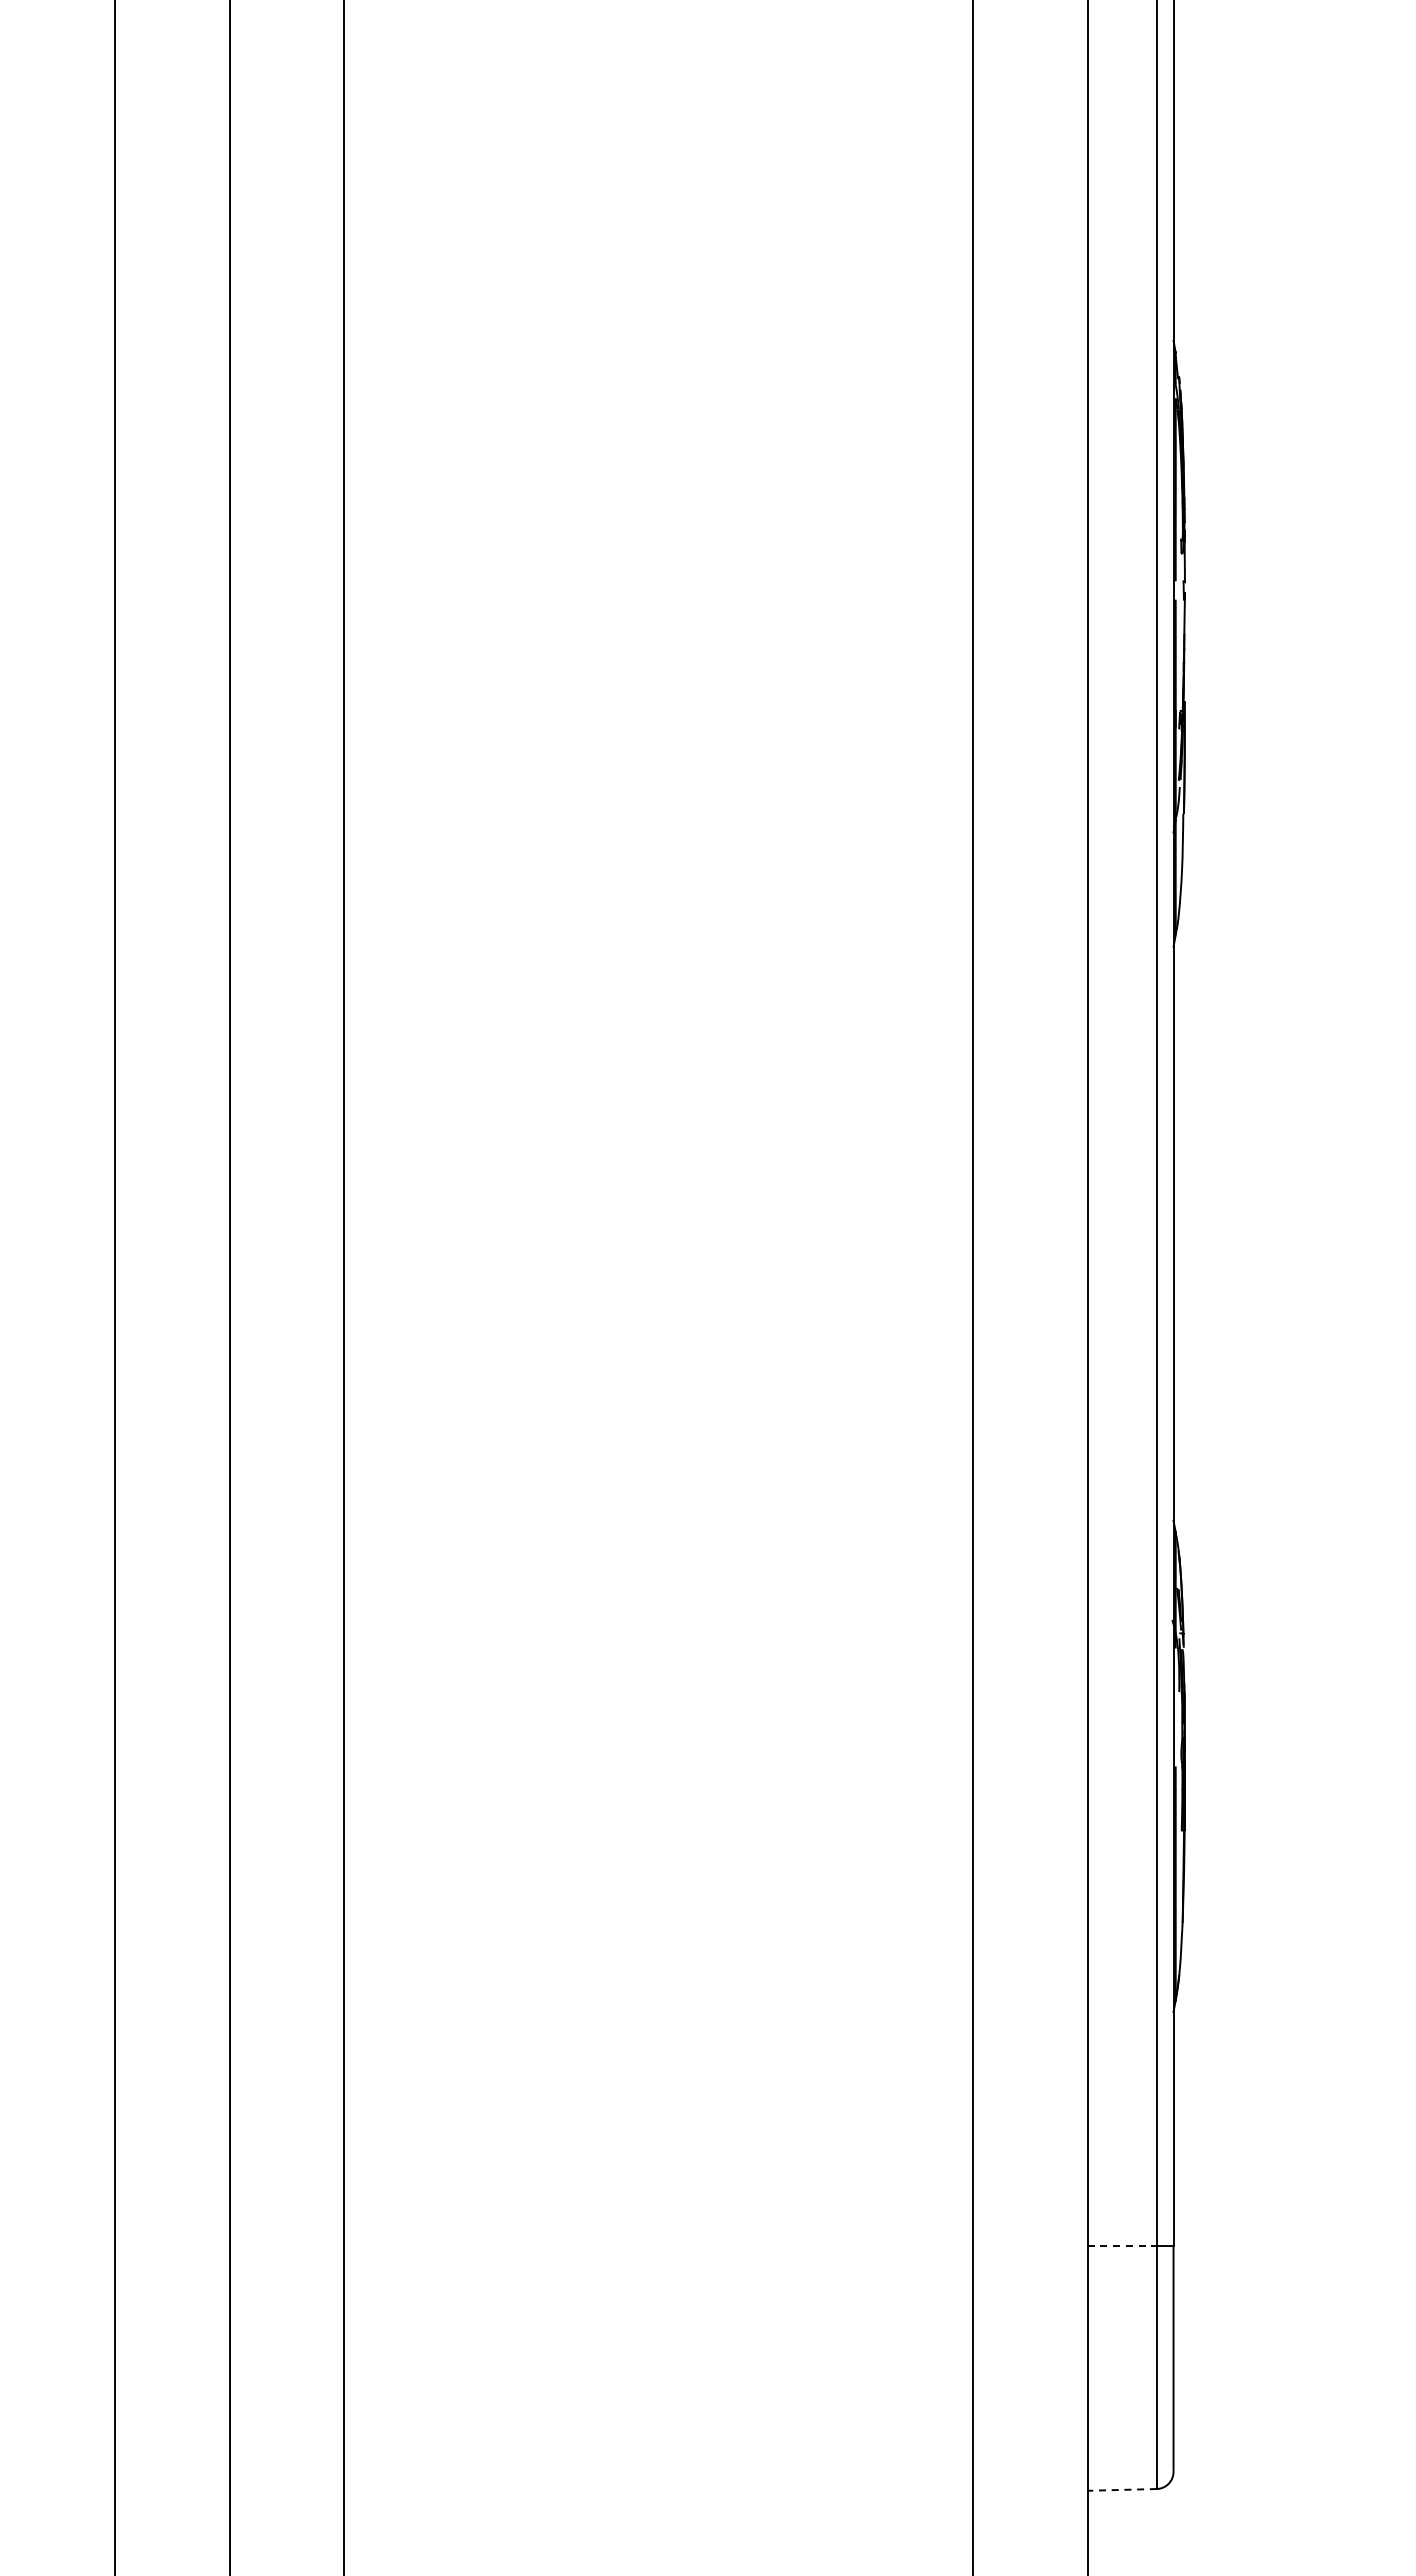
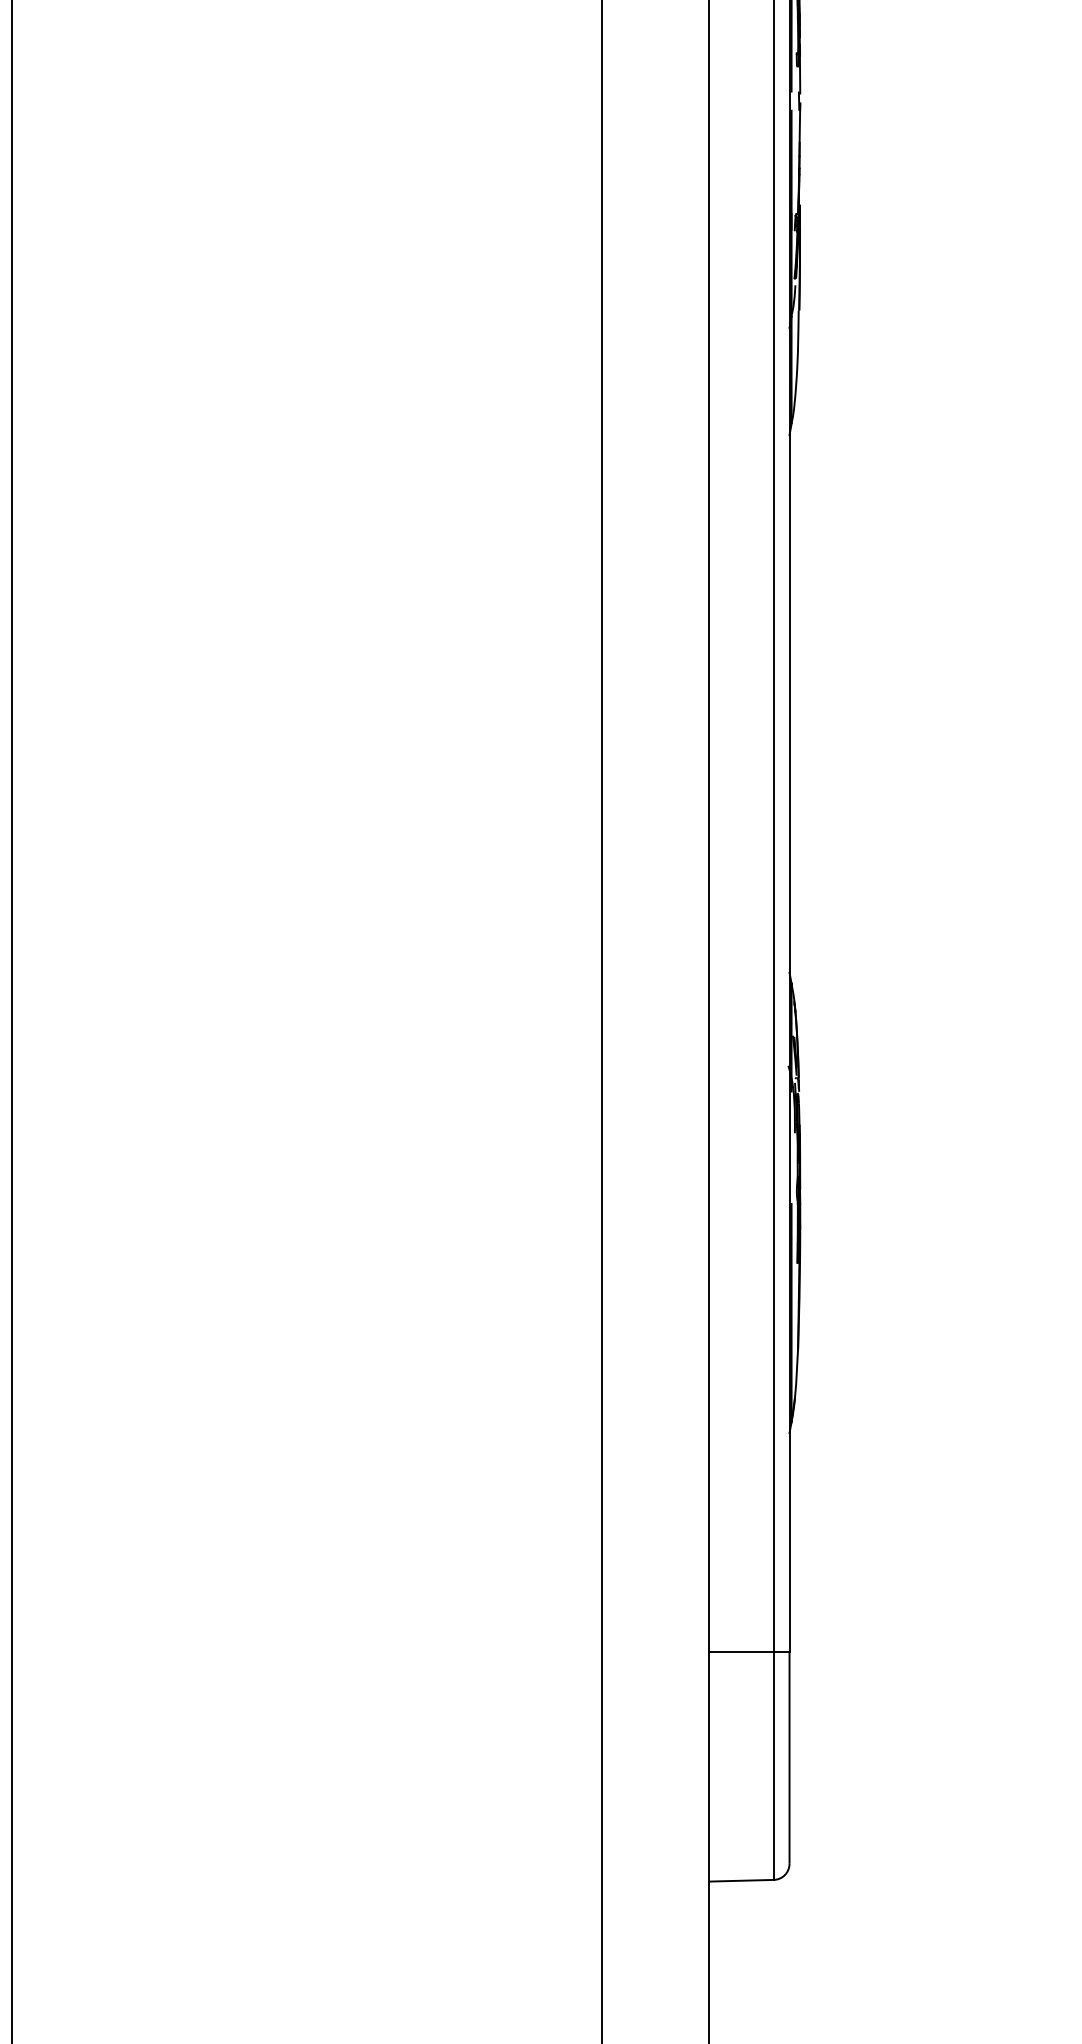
line: (1122, 2245) -> (741, 1651), dashed -> solid
line: (1122, 2489) -> (741, 1880), dashed -> solid

